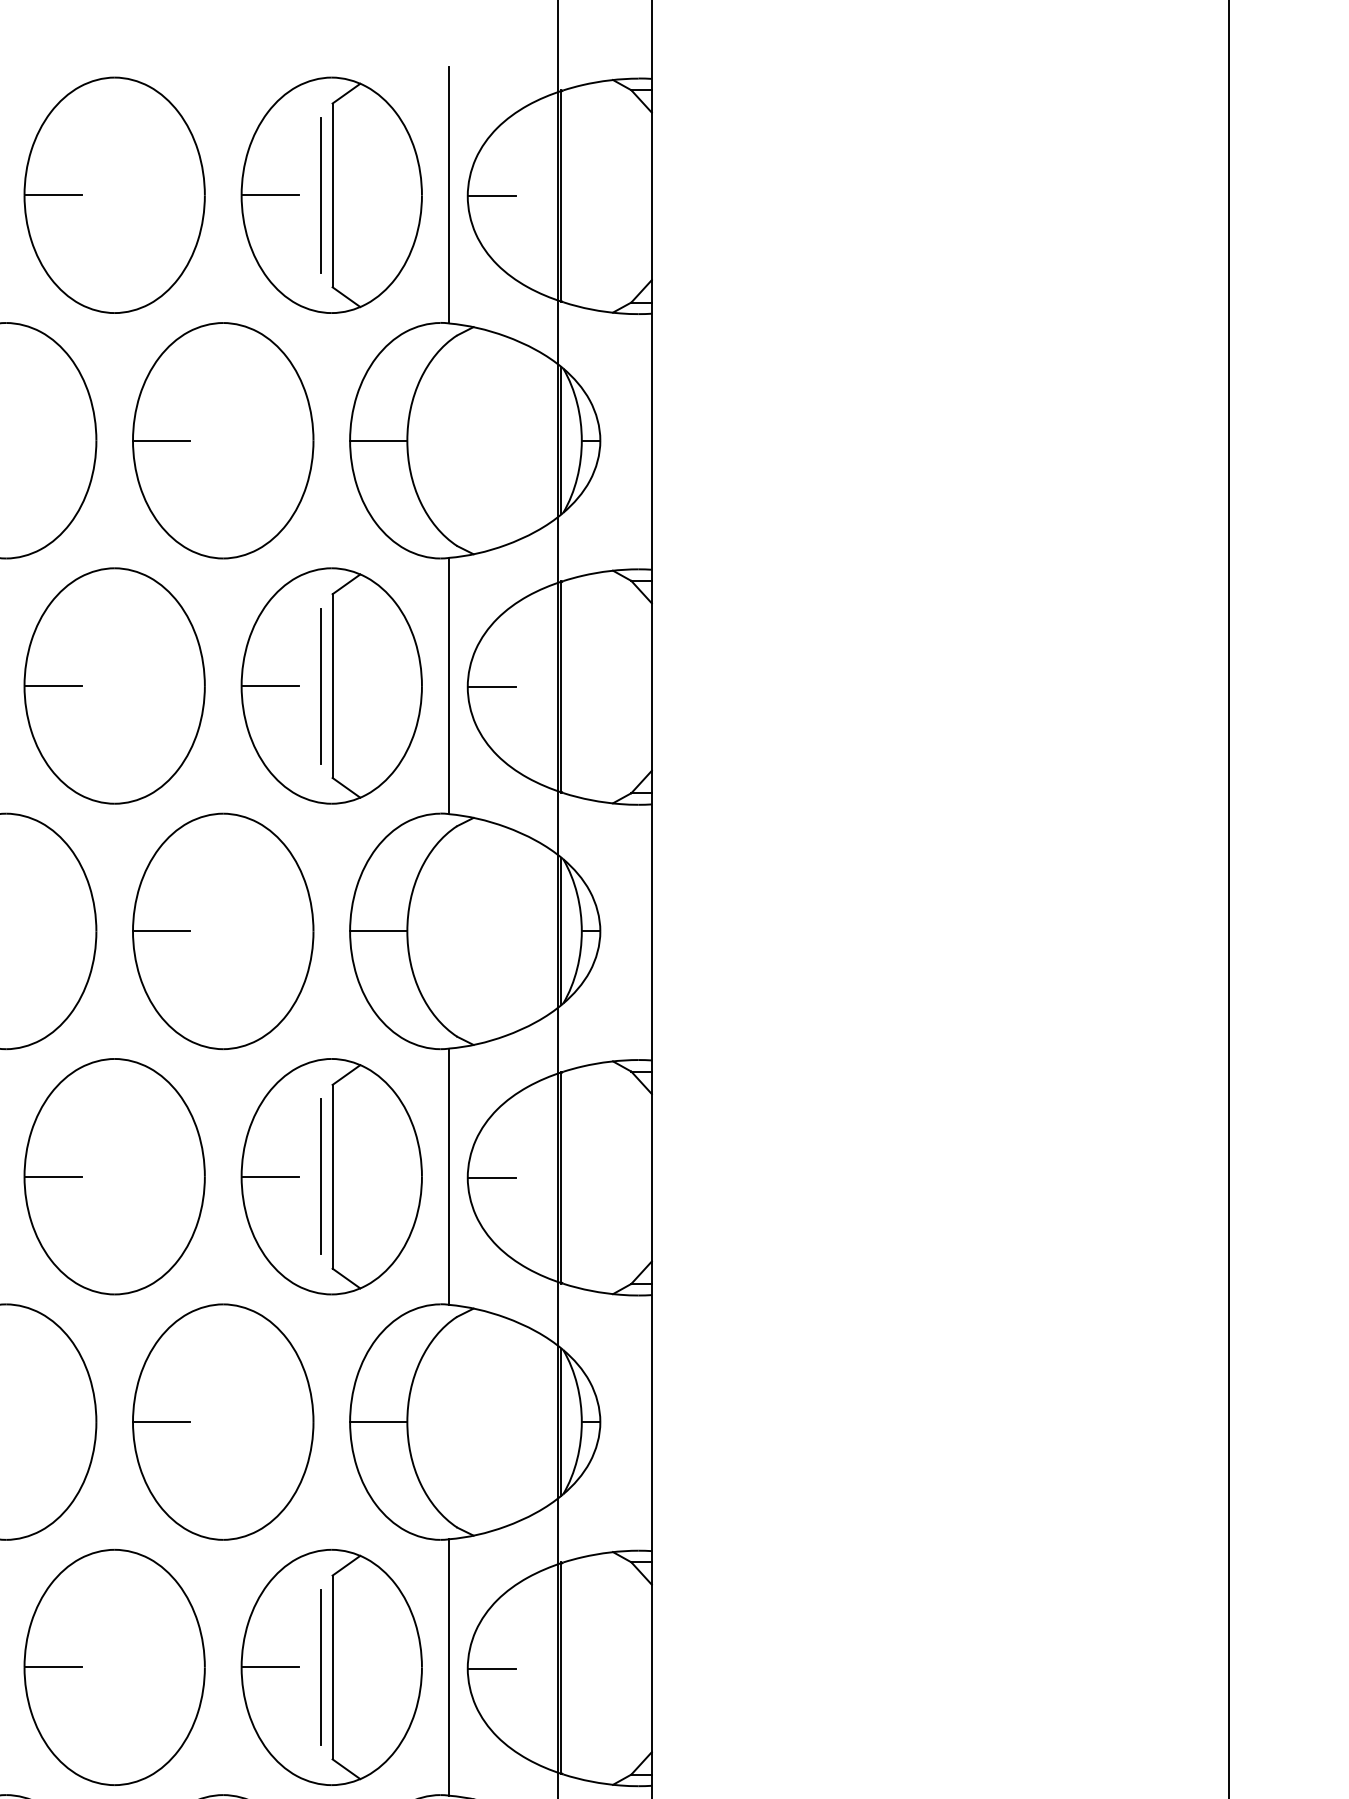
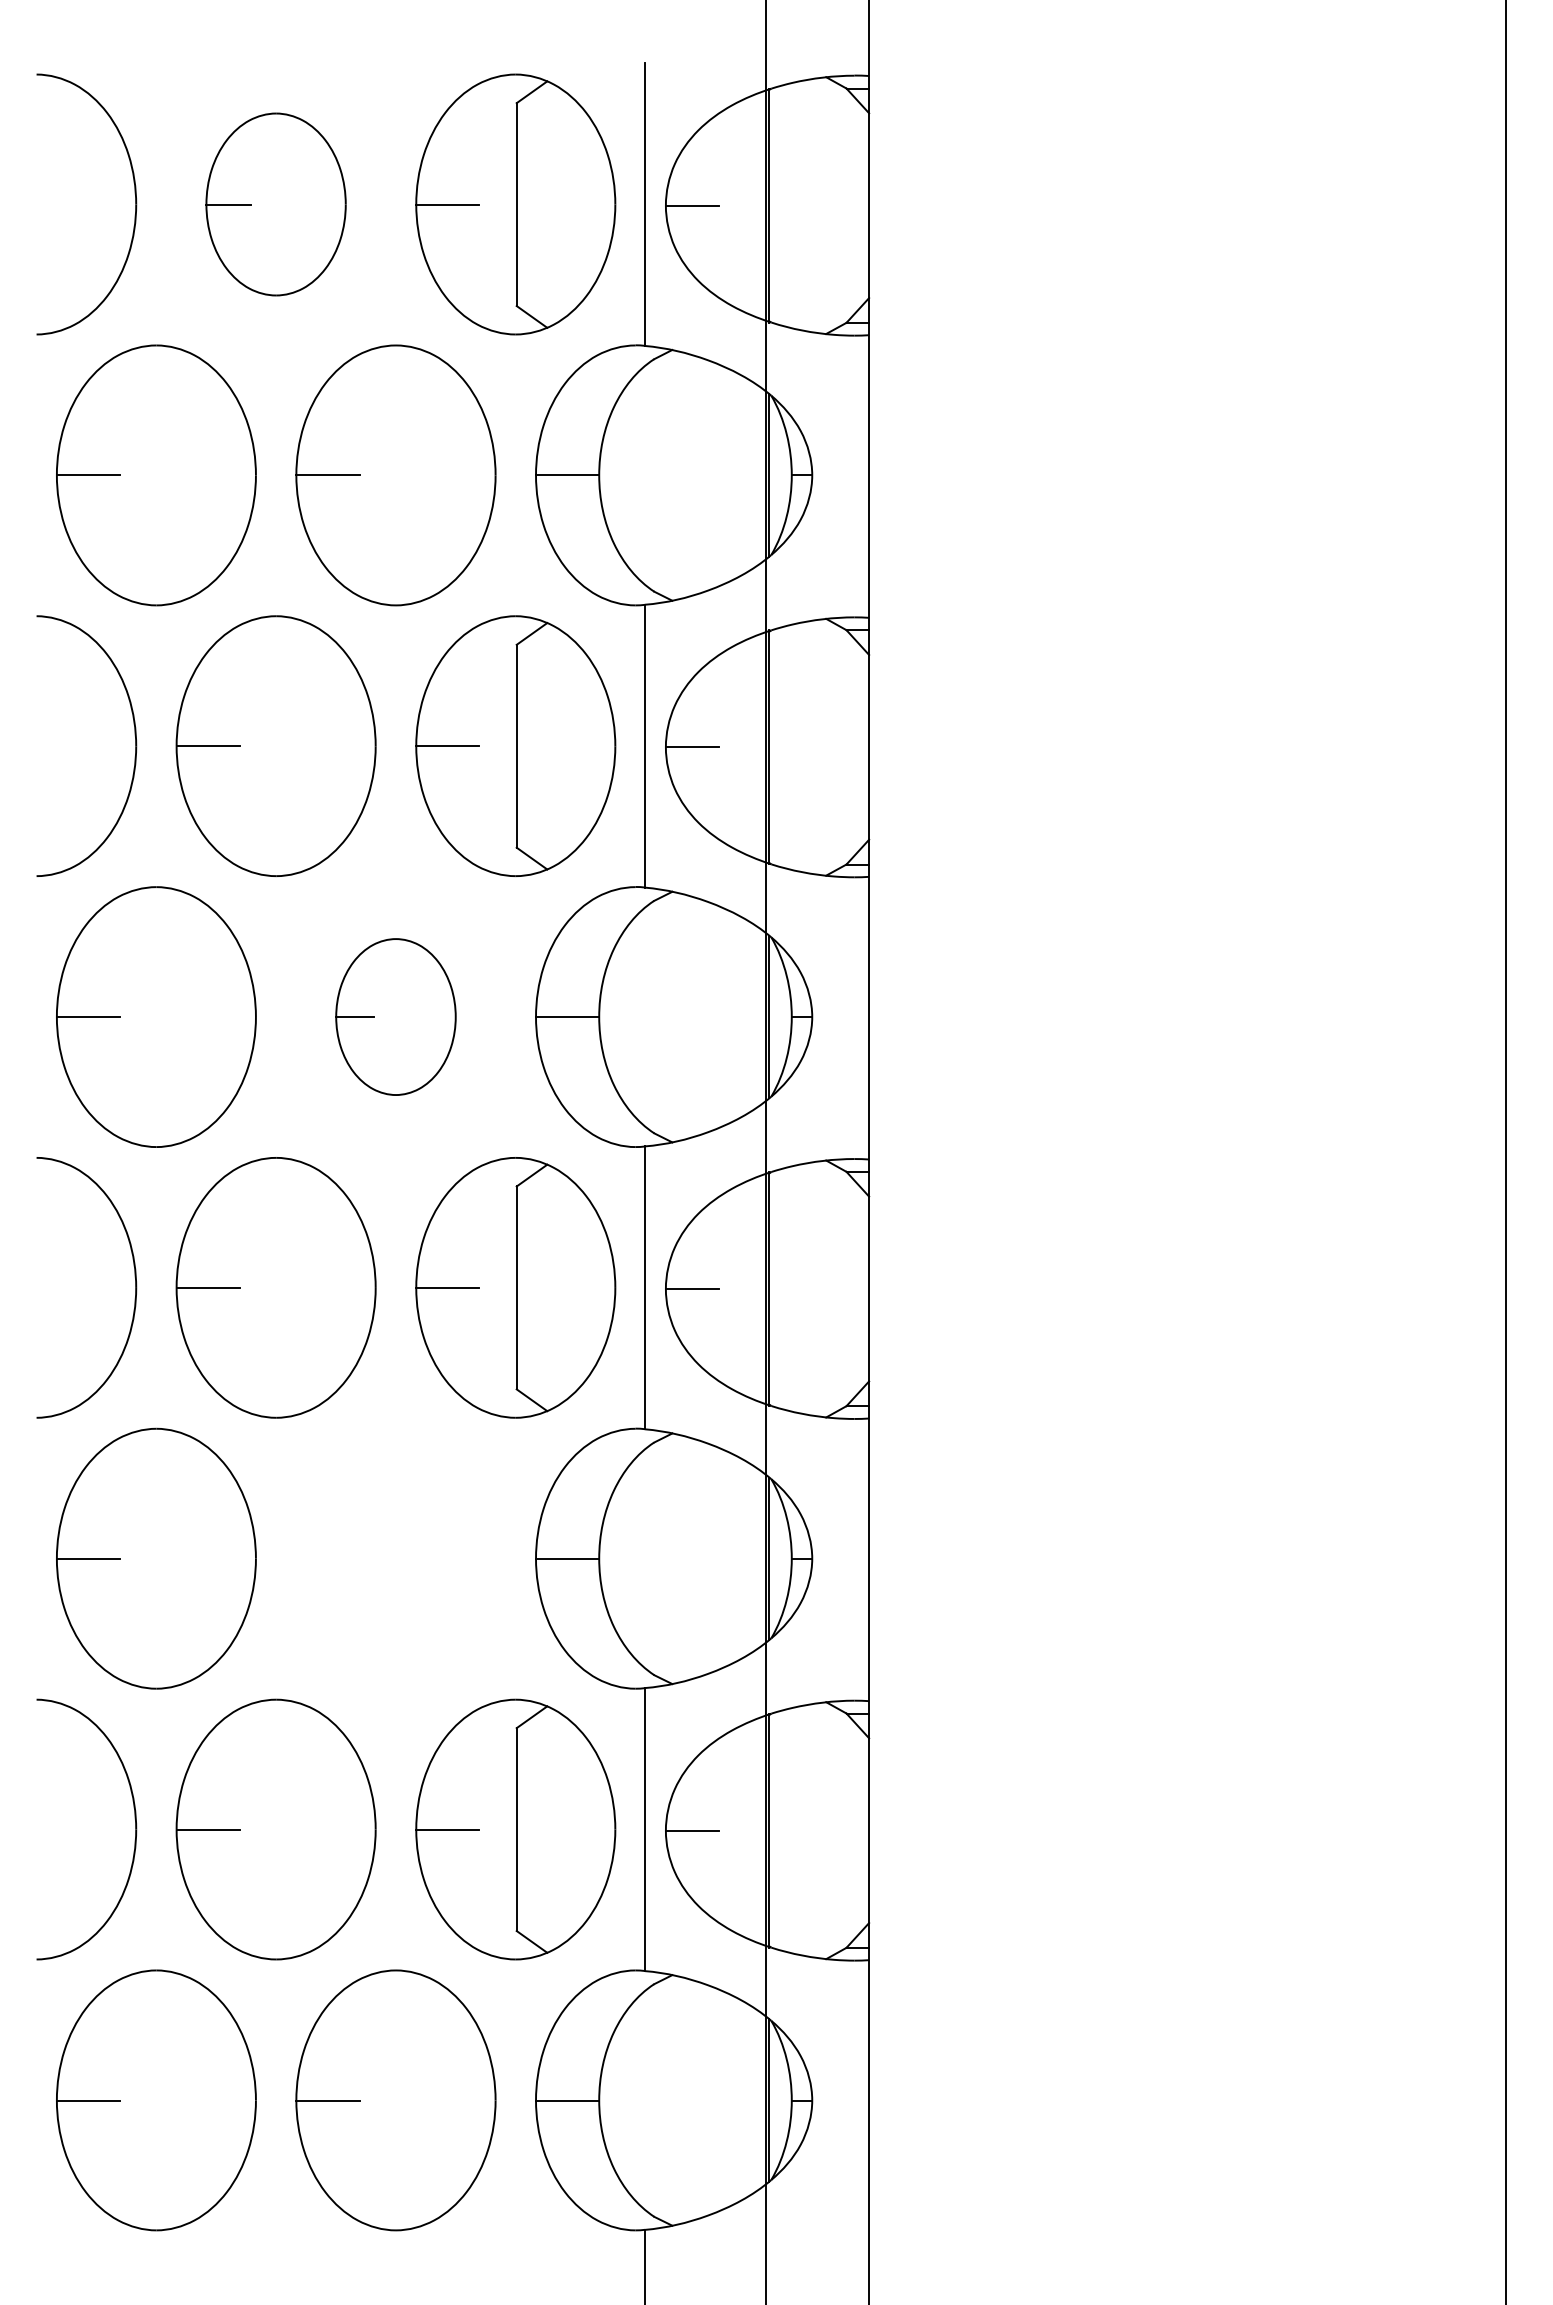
part: (114, 195) -> (275, 204), size x0.7
line: (321, 195) -> (504, 204), removed
line: (321, 685) -> (504, 745), removed
part: (222, 930) -> (395, 1016), size x0.6
line: (321, 1176) -> (504, 1287), removed
part: (222, 1421) -> (395, 1558), removed
line: (321, 1667) -> (504, 1829), removed

